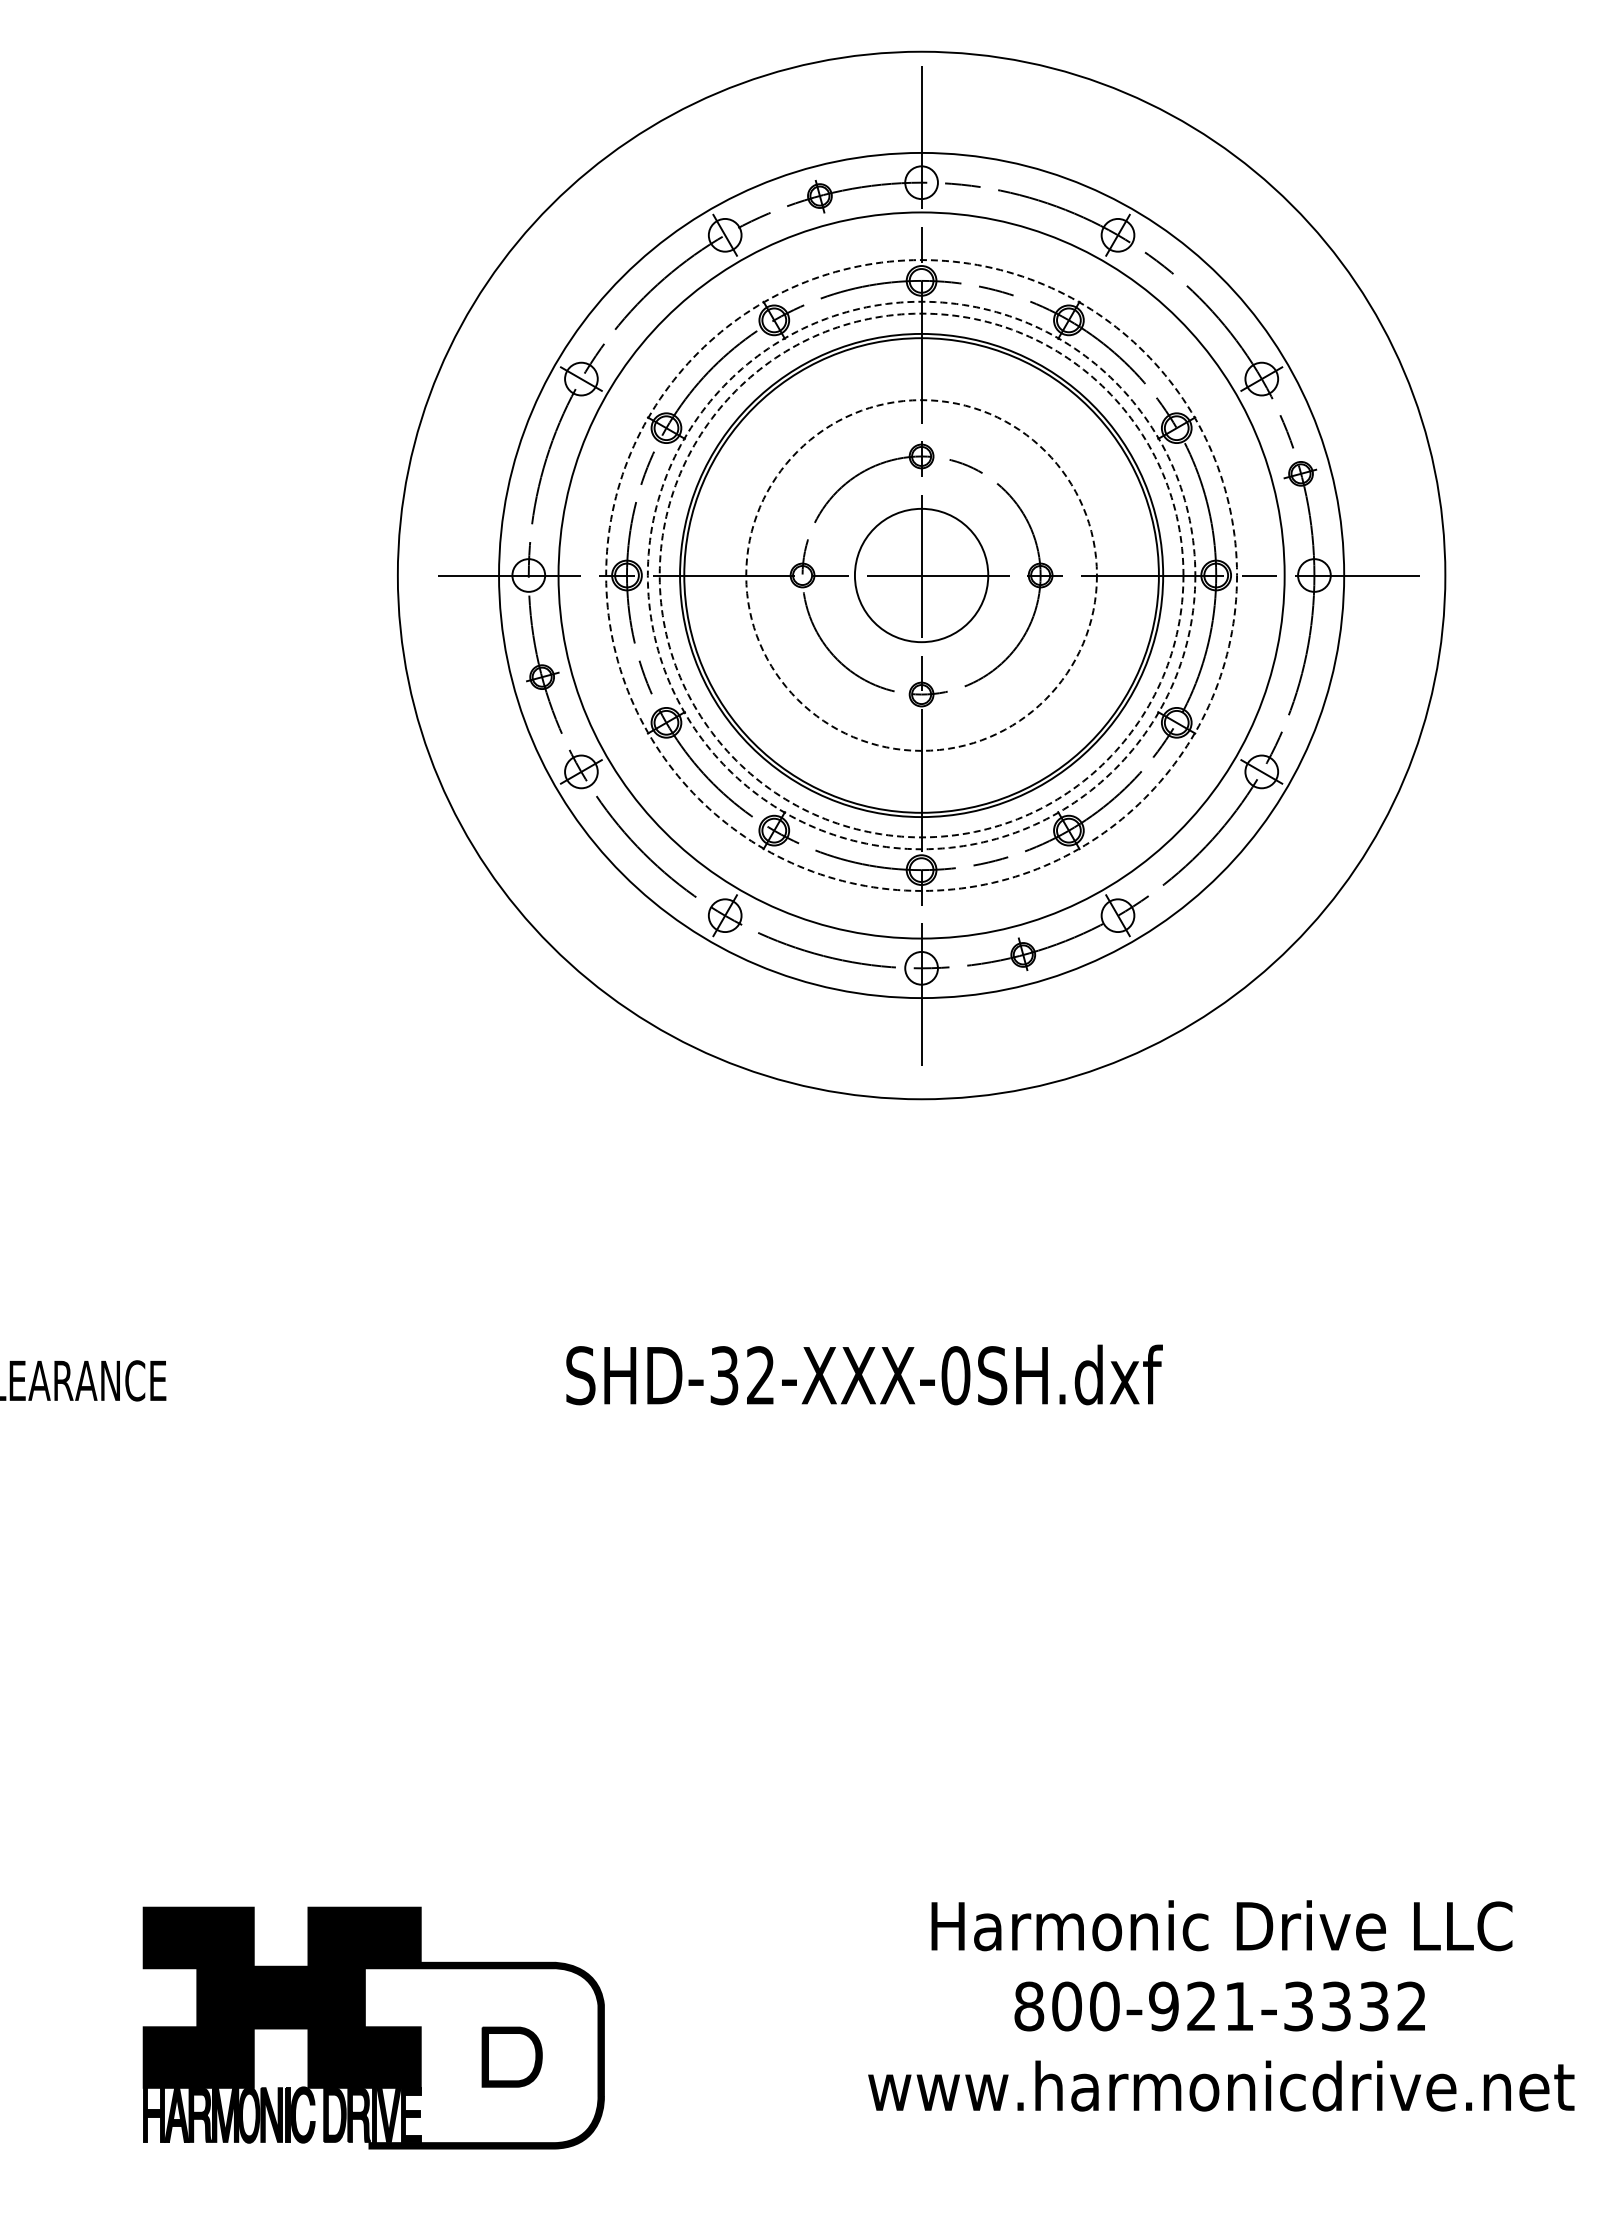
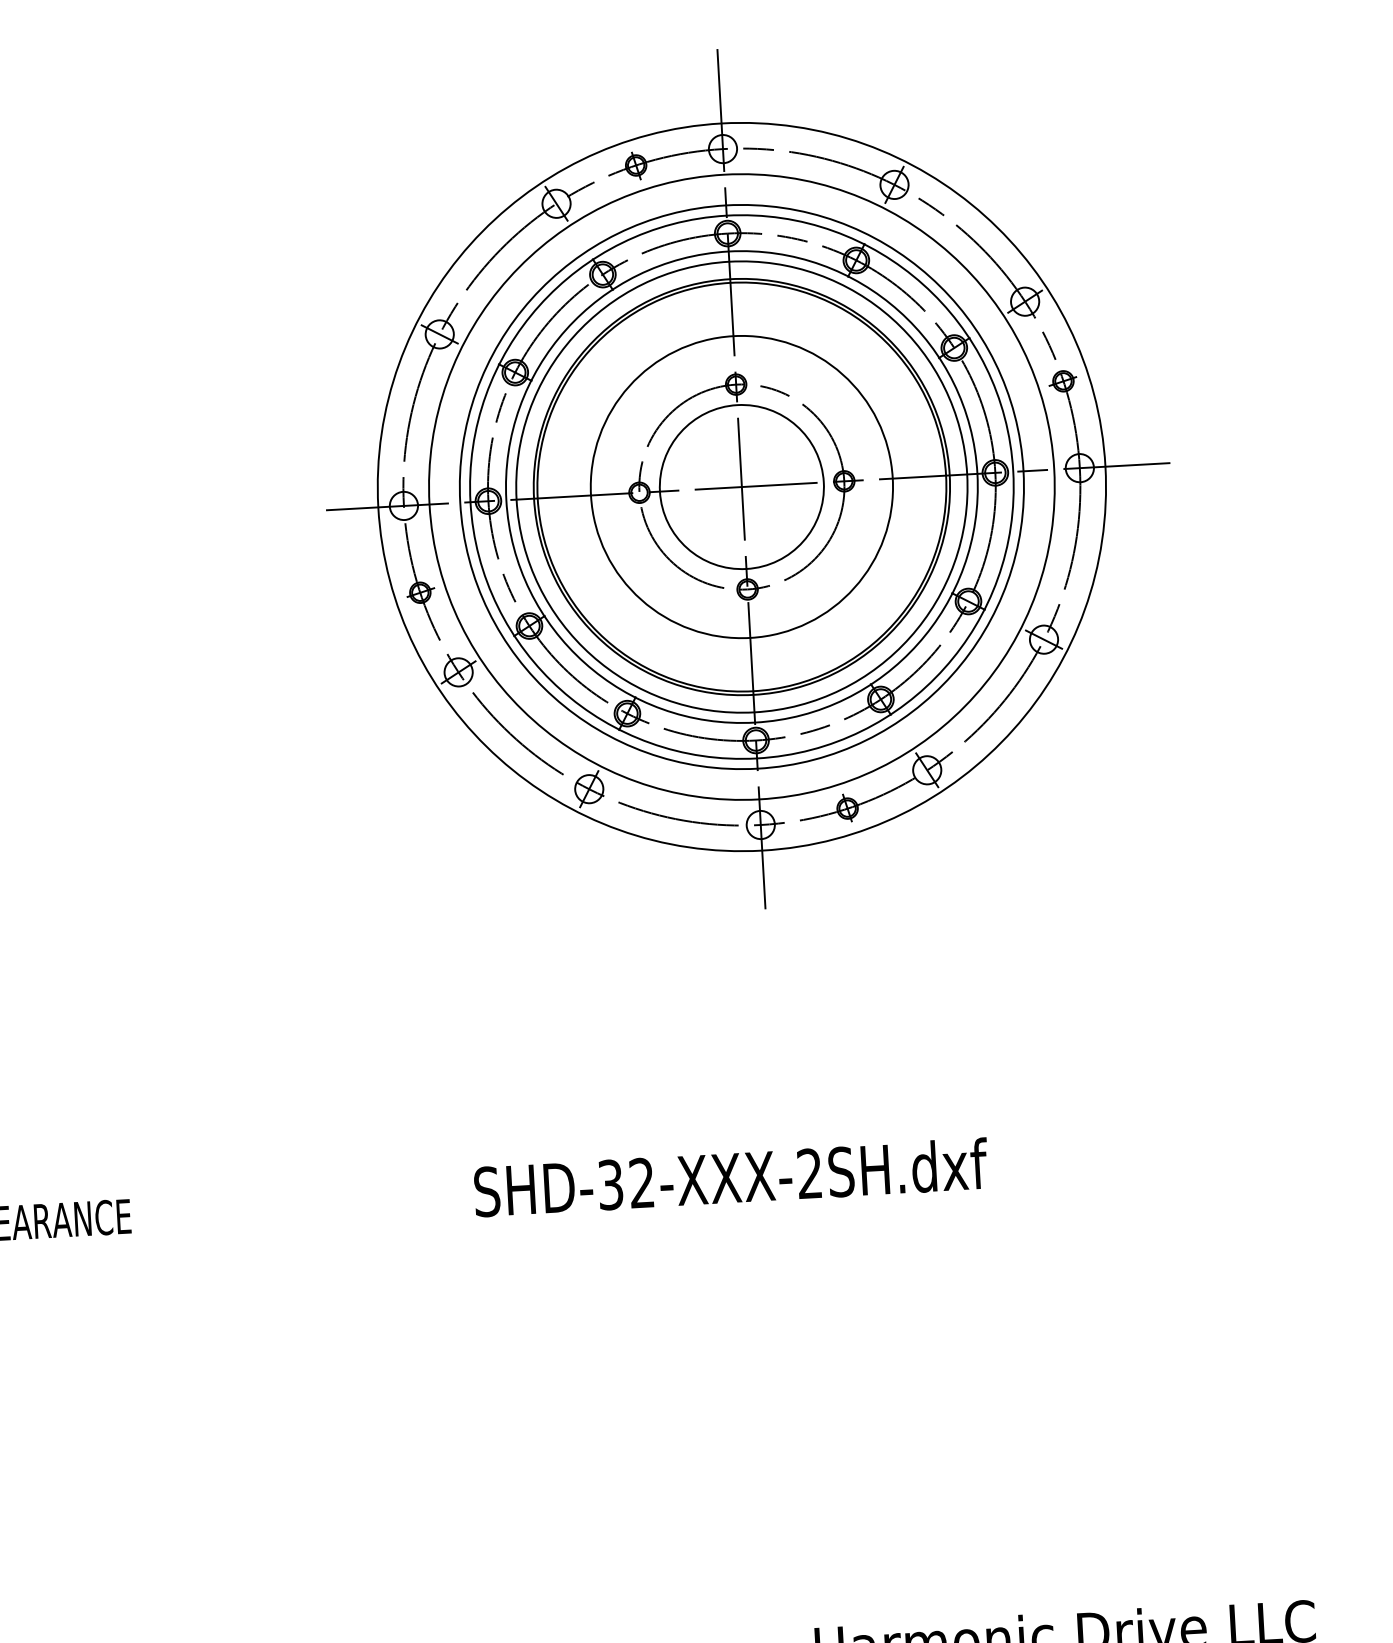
circle: (921, 575) -> (741, 487), dashed -> solid
circle: (921, 575) -> (741, 487), dashed -> solid
circle: (921, 575) -> (741, 487), dashed -> solid
circle: (921, 575) -> (741, 487), dashed -> solid
circle: (921, 575) -> (741, 487), size x0.62
circle: (921, 575) -> (741, 487), size x1.43
text: (955, 1375) -> (809, 1173), SHD-32-XXX-0SH.dxf -> SHD-32-XXX-2SH.dxf

